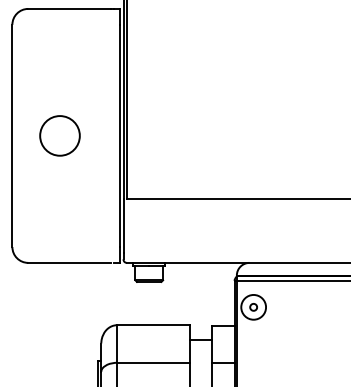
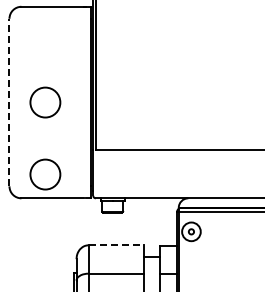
line: (12, 135) -> (9, 102), solid -> dashed
circle: (60, 231) -> (45, 174), added
line: (154, 325) -> (116, 245), solid -> dashed

